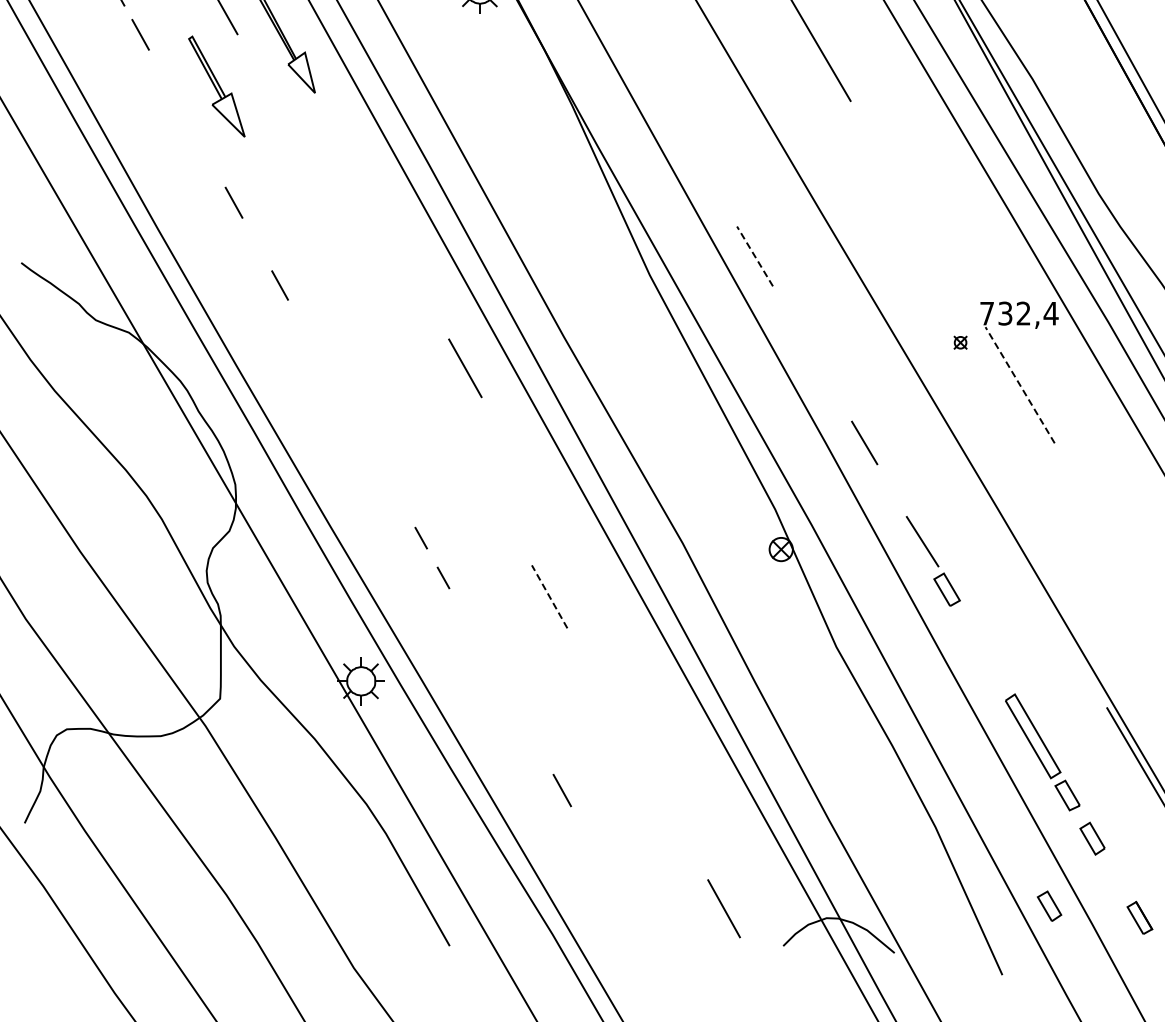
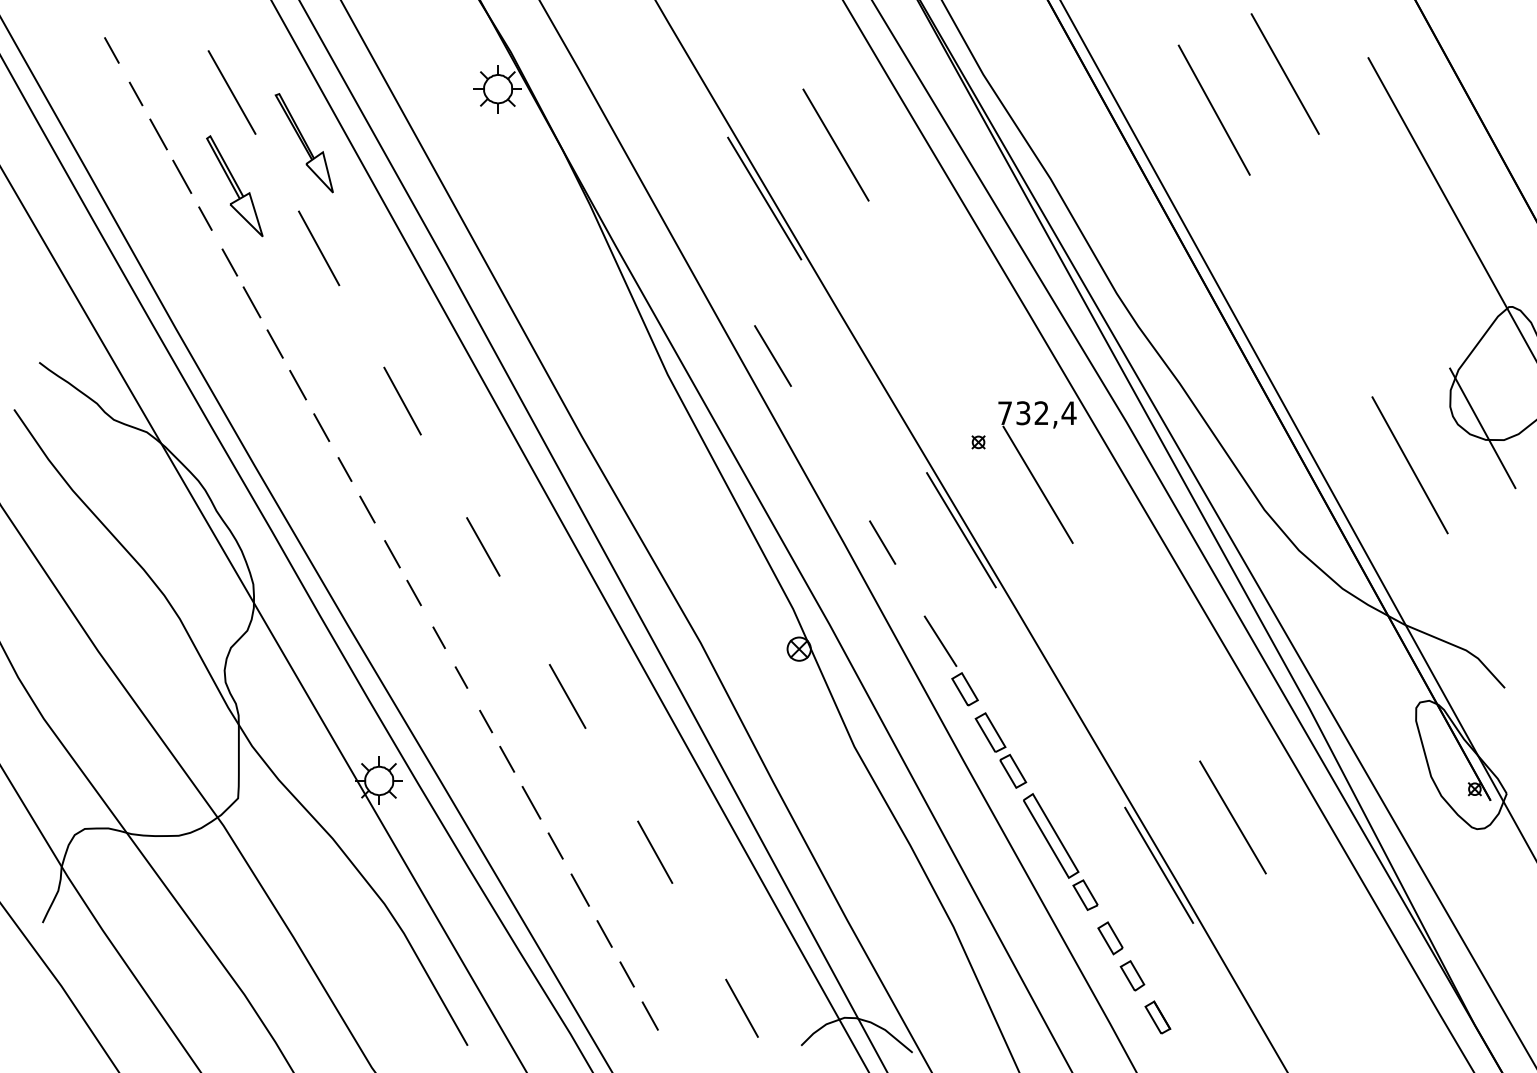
line: (164, 76) -> (182, 176), added
line: (746, 98) -> (764, 198), added
line: (187, 118) -> (205, 218), added
line: (301, 148) -> (319, 248), added
line: (211, 162) -> (229, 262), added
line: (256, 243) -> (274, 343), added
line: (755, 256) -> (773, 356), dashed -> solid
line: (384, 300) -> (402, 400), added
line: (303, 327) -> (321, 427), added
line: (465, 367) -> (483, 546), moved
line: (326, 369) -> (344, 469), added
line: (1020, 384) -> (1038, 484), dashed -> solid
line: (349, 409) -> (367, 509), added
line: (943, 430) -> (961, 530), added
line: (374, 454) -> (392, 554), added
line: (395, 492) -> (413, 592), added
line: (549, 596) -> (567, 696), dashed -> solid
line: (468, 621) -> (486, 721), added
part: (982, 650) -> (1000, 750), added
line: (489, 658) -> (507, 758), added
line: (513, 702) -> (531, 802), added
line: (537, 745) -> (555, 845), added
line: (637, 751) -> (655, 851), added
line: (586, 833) -> (604, 933), added
line: (608, 874) -> (626, 974), added
part: (1049, 905) -> (1132, 975), moved
line: (631, 915) -> (649, 1015), added

